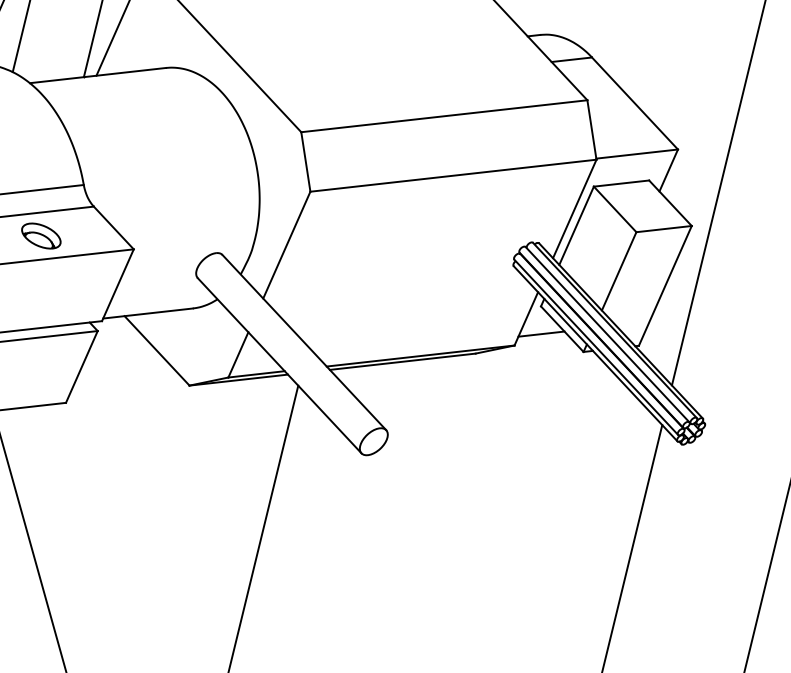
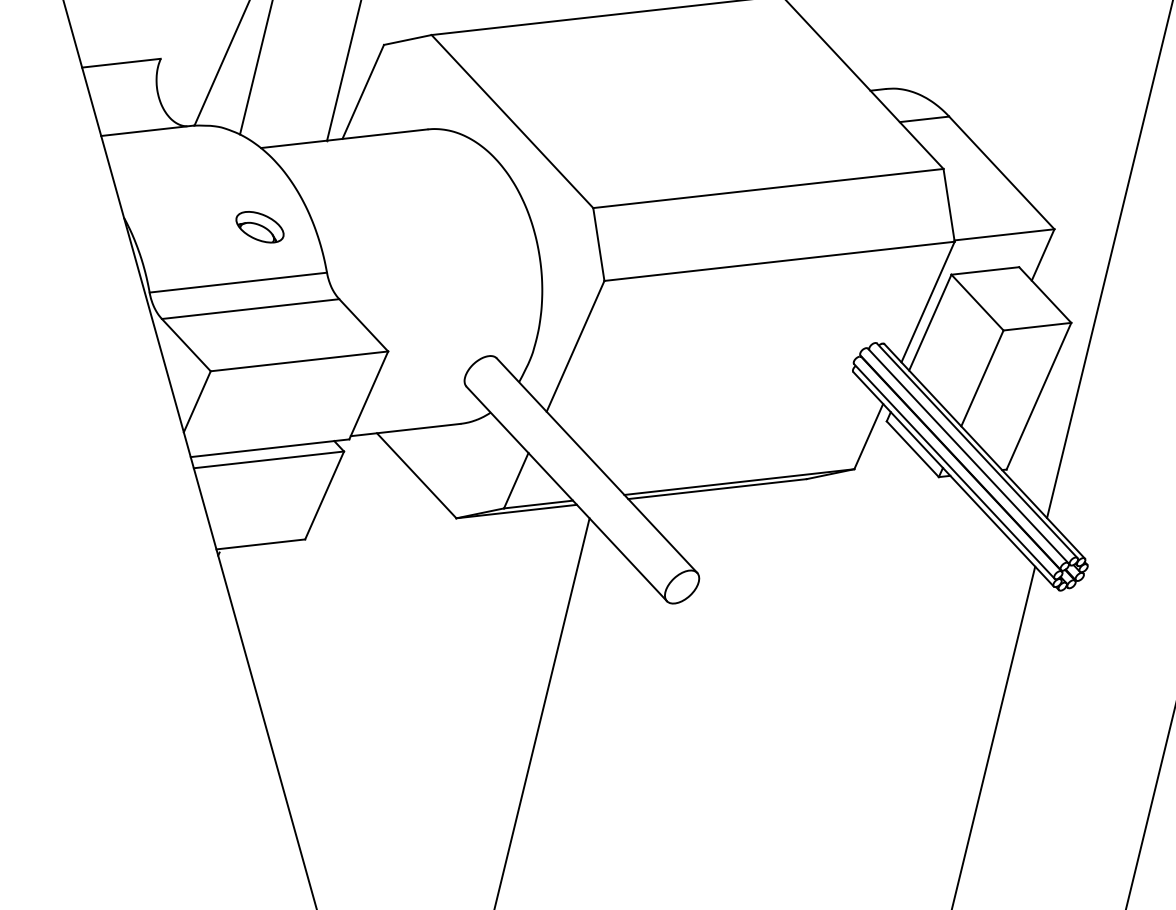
part: (40, 236) -> (259, 227), moved
line: (541, 334) -> (887, 455), removed

